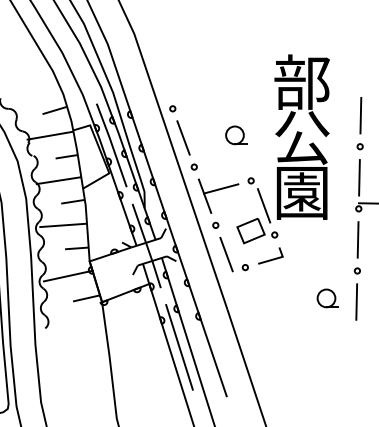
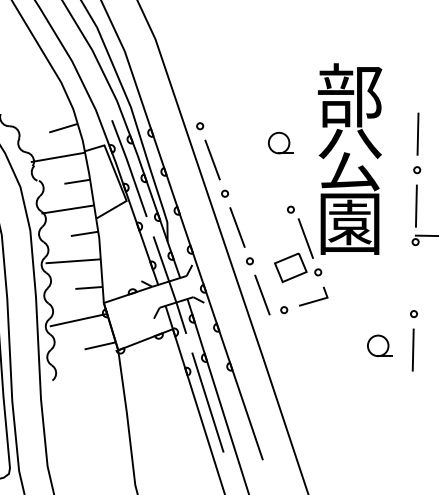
part: (236, 135) -> (280, 143), moved
line: (221, 188) -> (256, 218), removed
line: (357, 239) -> (414, 277), removed

